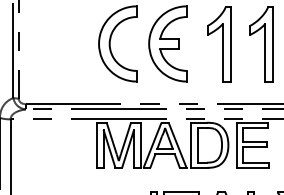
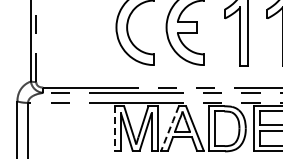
line: (97, 145) -> (114, 129), solid -> dashed
line: (152, 145) -> (169, 129), solid -> dashed

